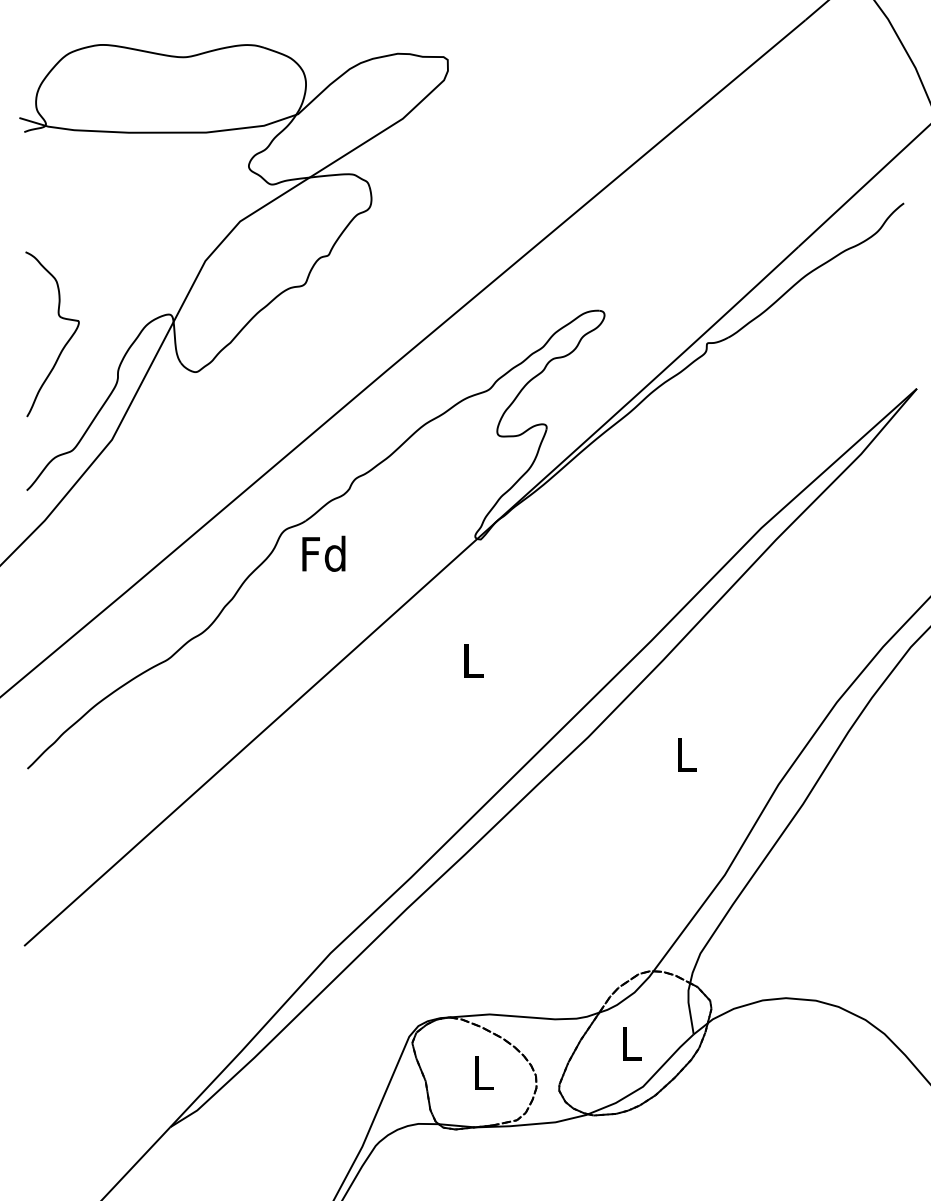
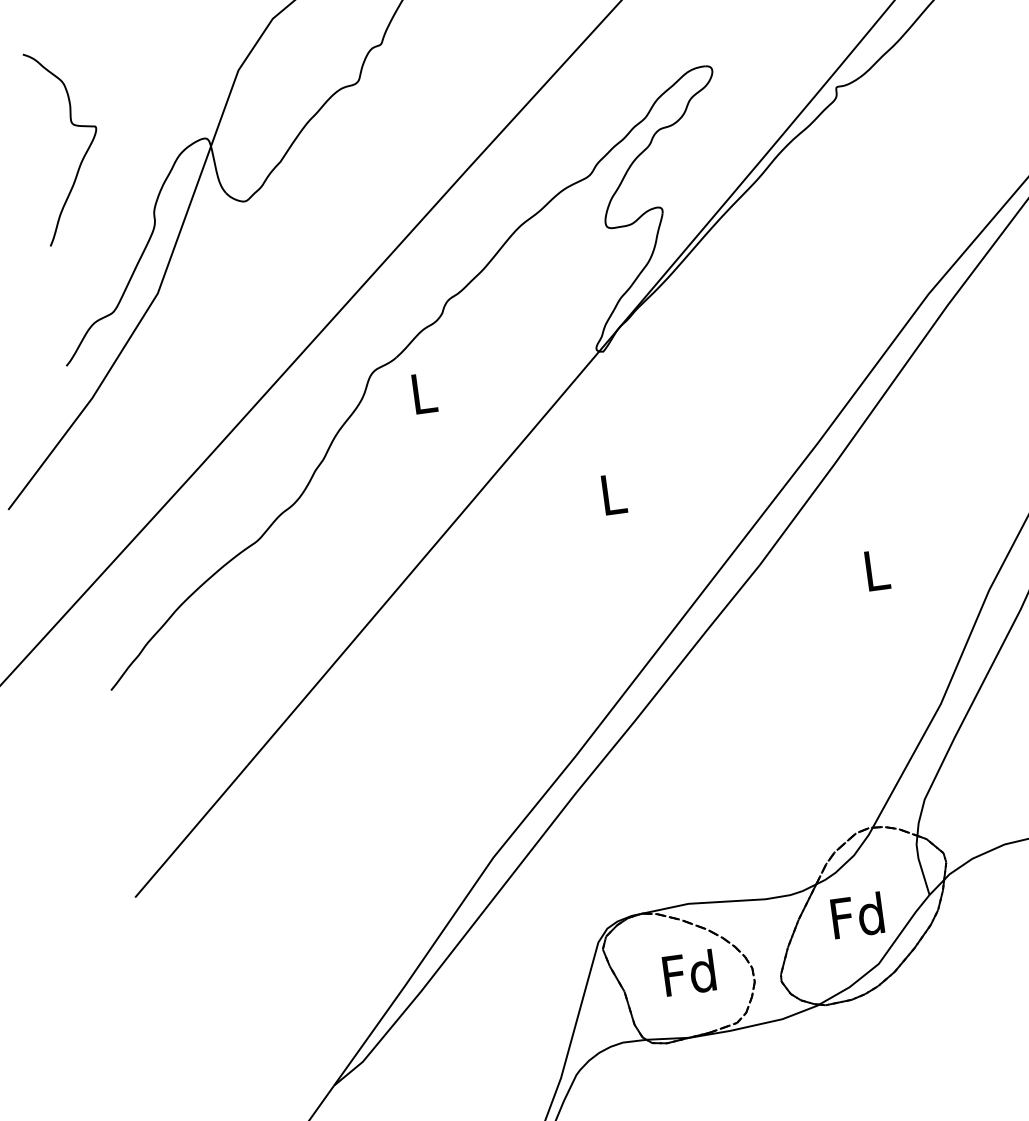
curve: (65, 343) -> (83, 154), moved
text: (323, 553) -> (422, 392), Fd -> L
text: (630, 1043) -> (857, 915), L -> Fd
text: (481, 1072) -> (688, 972), L -> Fd

